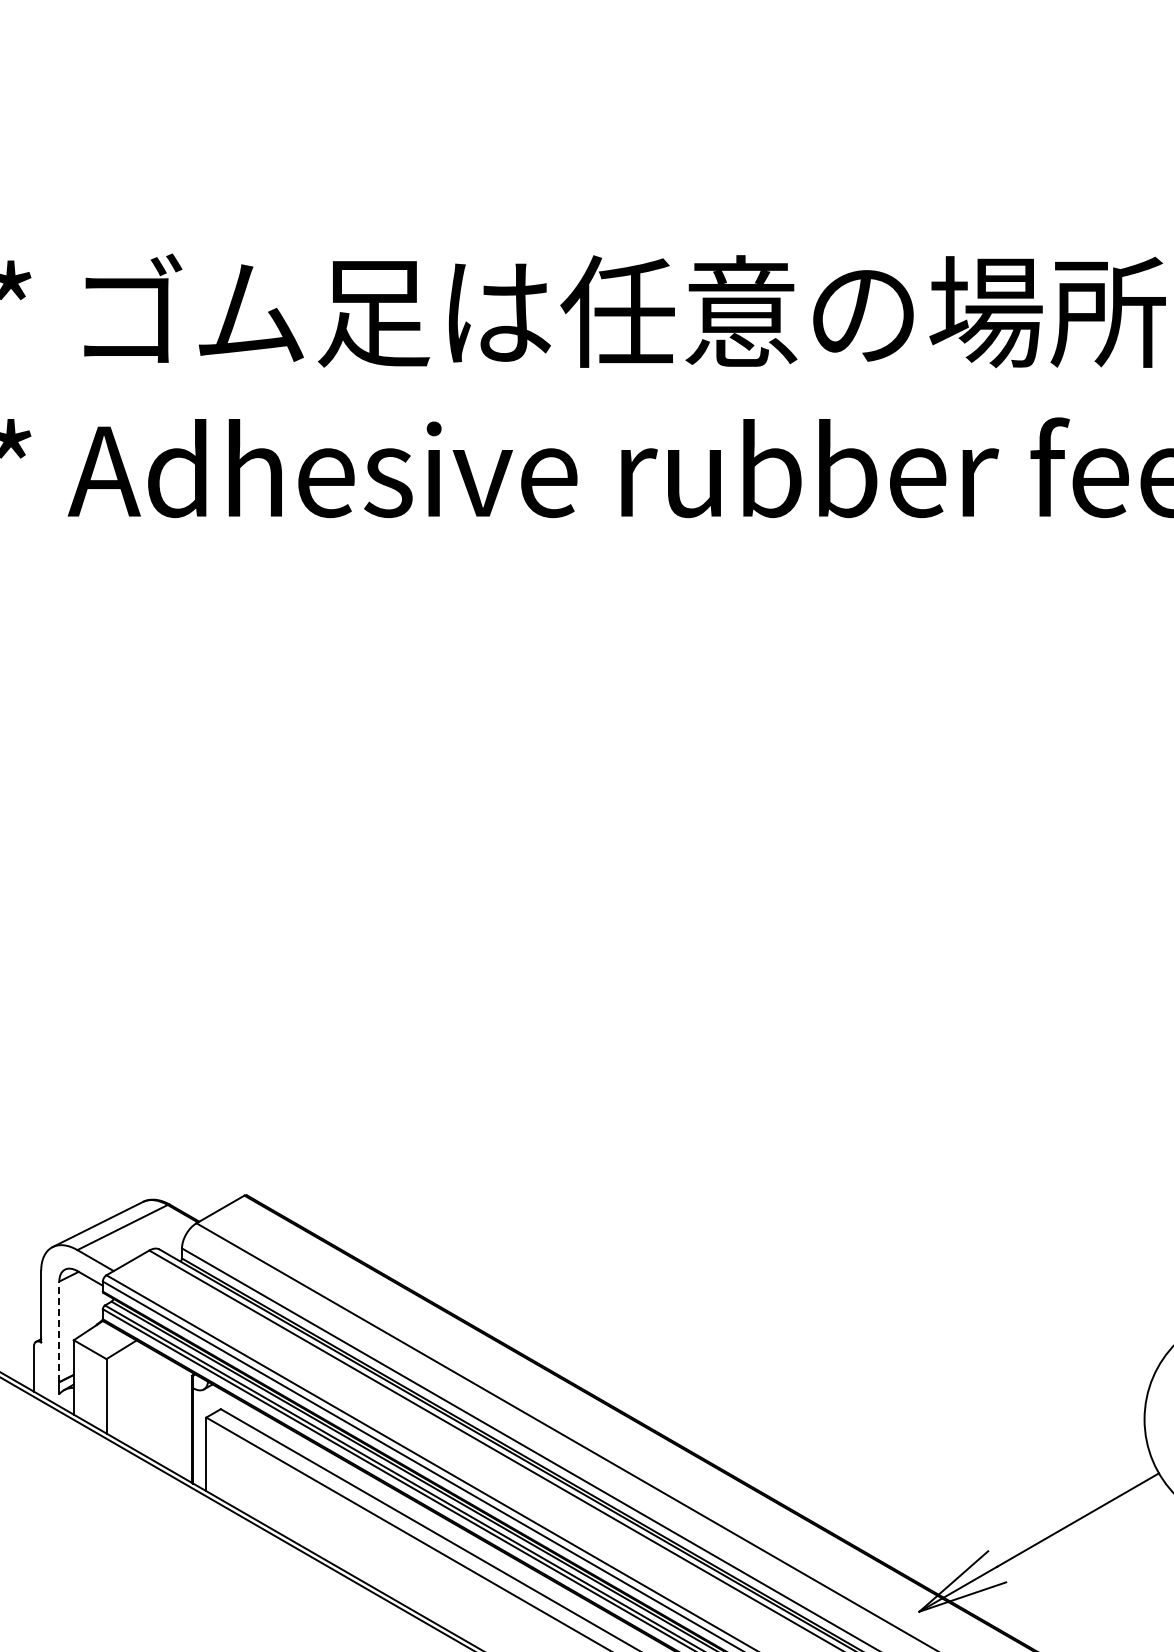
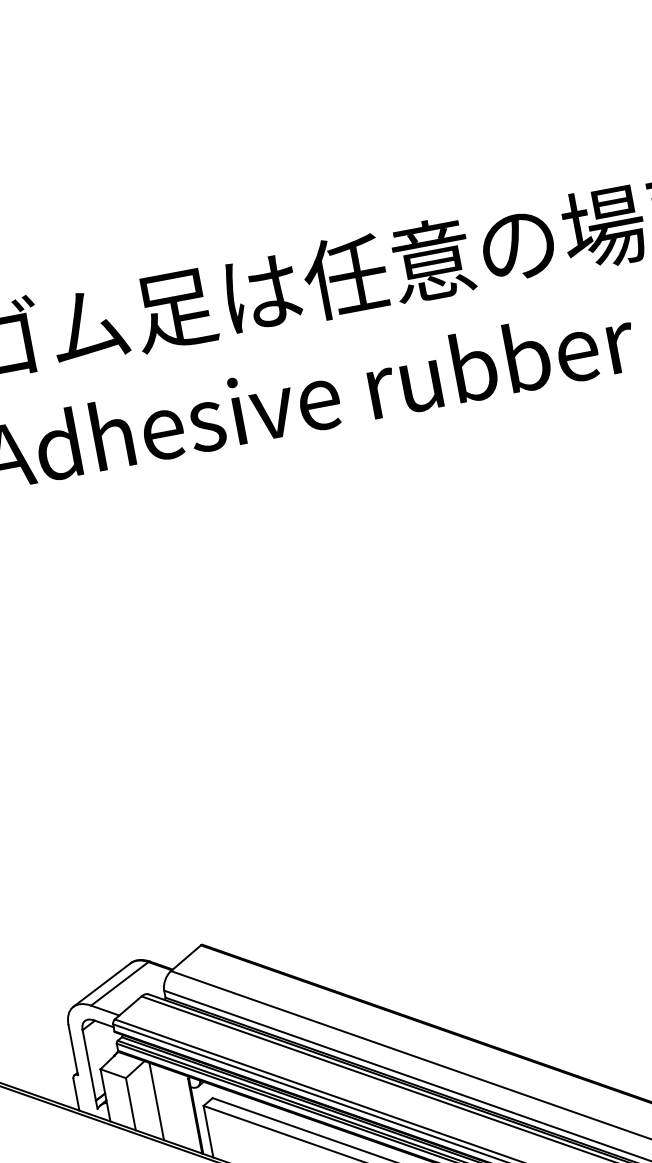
line: (59, 1331) -> (89, 1065), dashed -> solid
line: (142, 1399) -> (156, 1101), added

